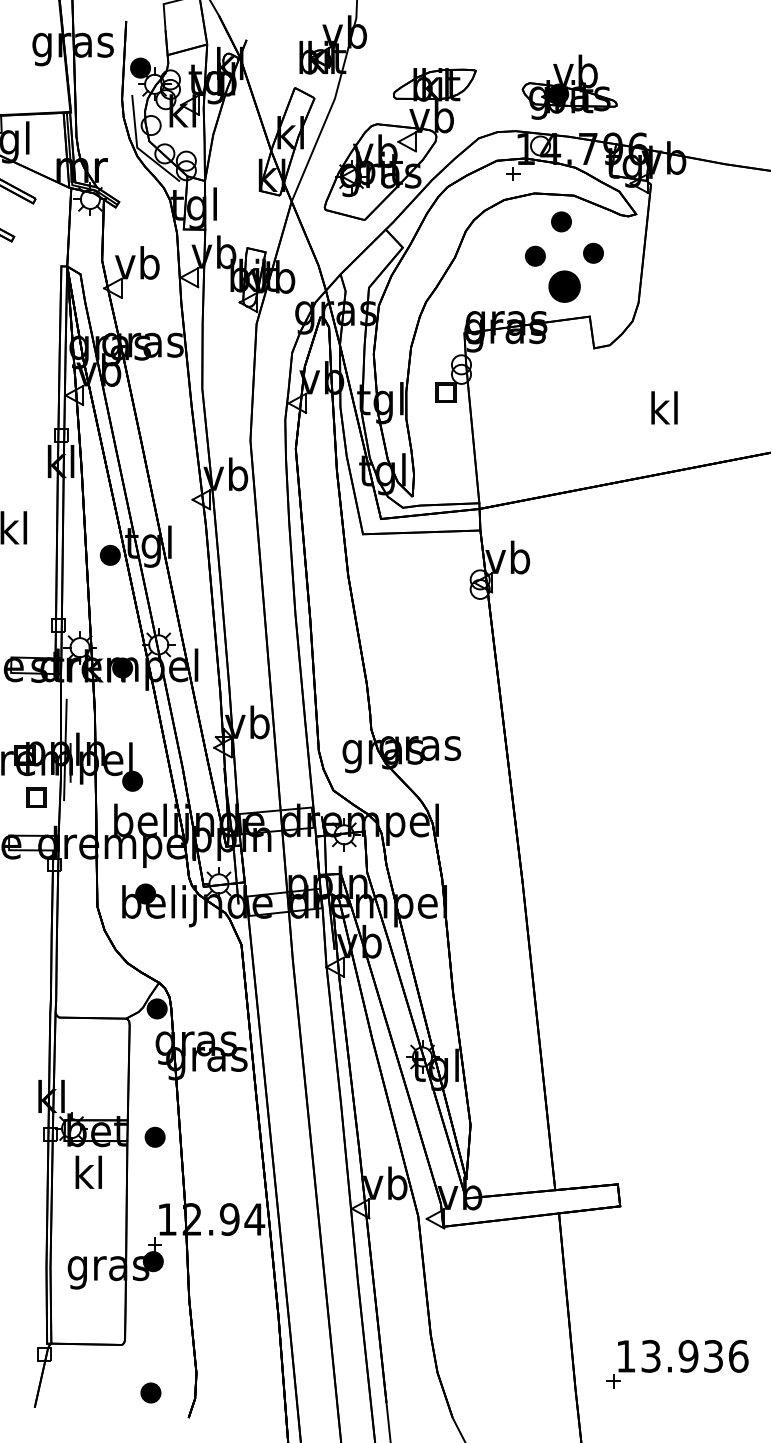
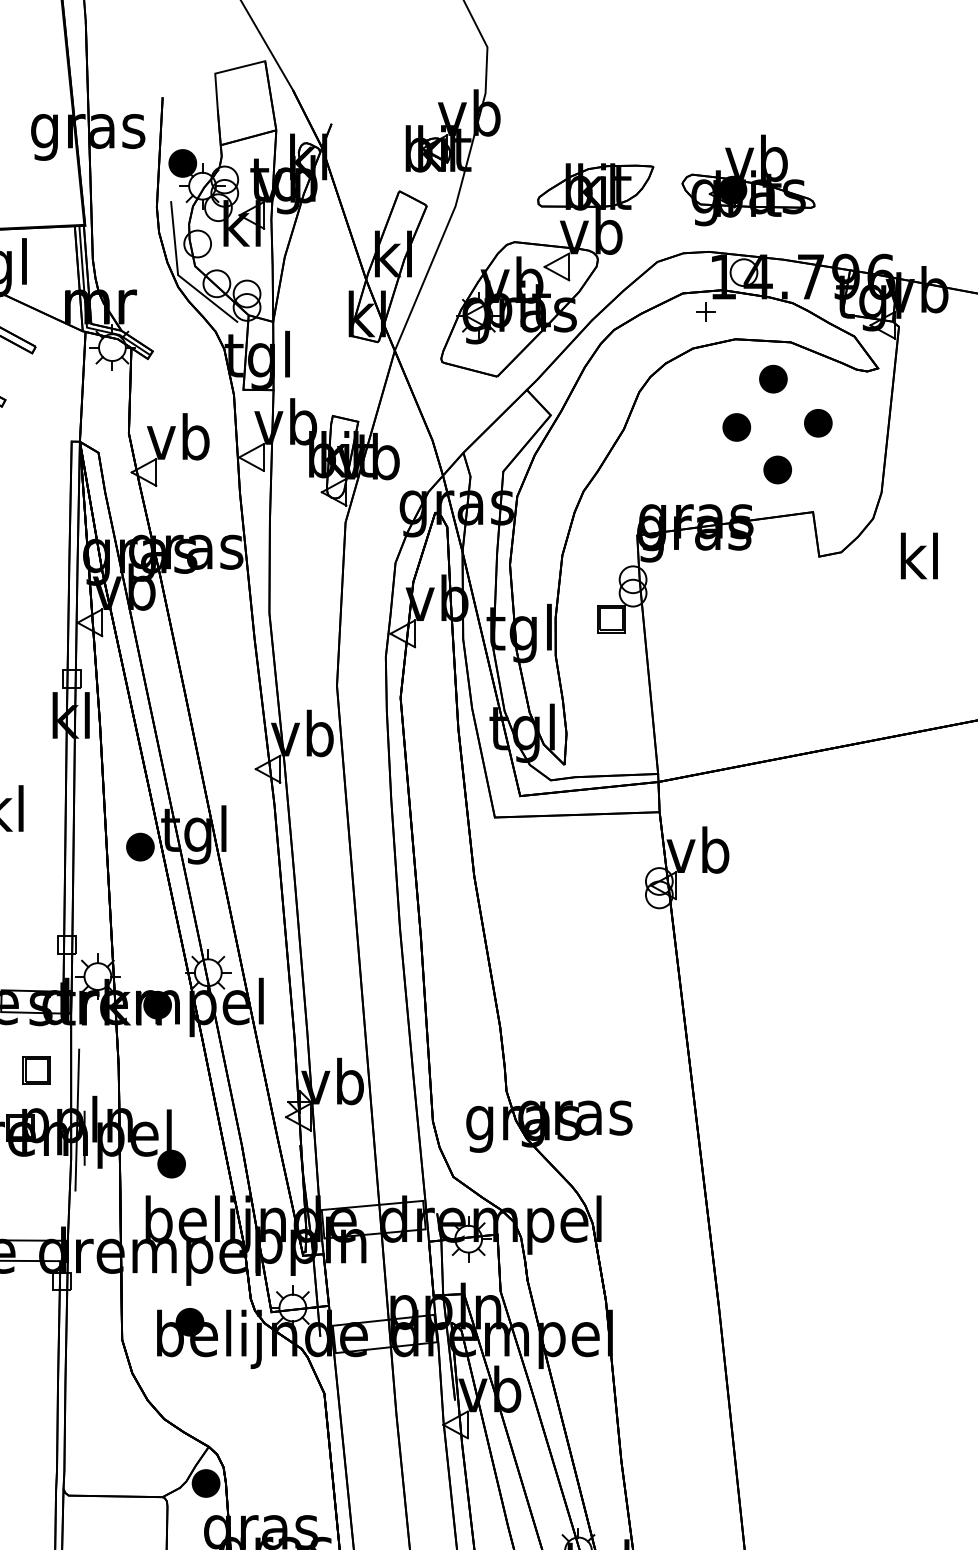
part: (569, 86) -> (748, 179), moved
part: (564, 286) -> (777, 469), size x0.62
text: (664, 407) -> (919, 555), moved
part: (36, 797) -> (36, 1070), moved

